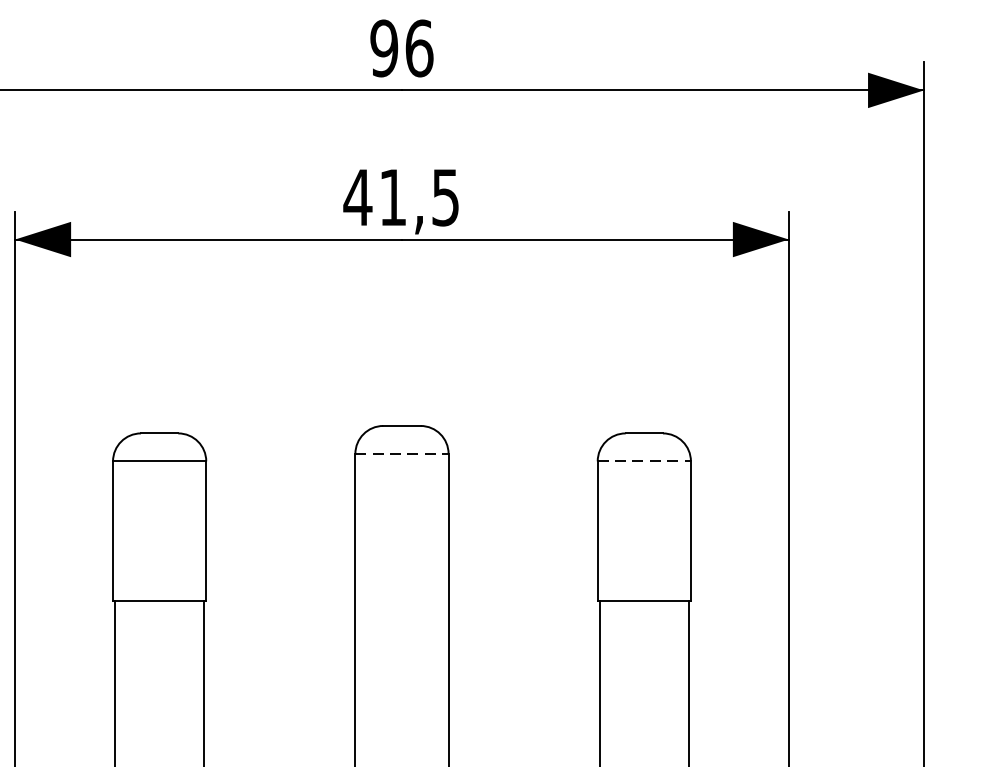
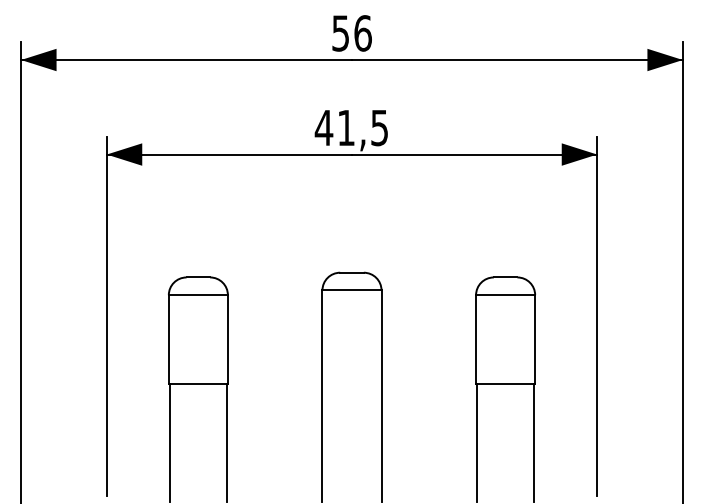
text: (383, 48) -> (340, 33), 96 -> 56
line: (402, 453) -> (352, 290), dashed -> solid
line: (644, 461) -> (505, 295), dashed -> solid

